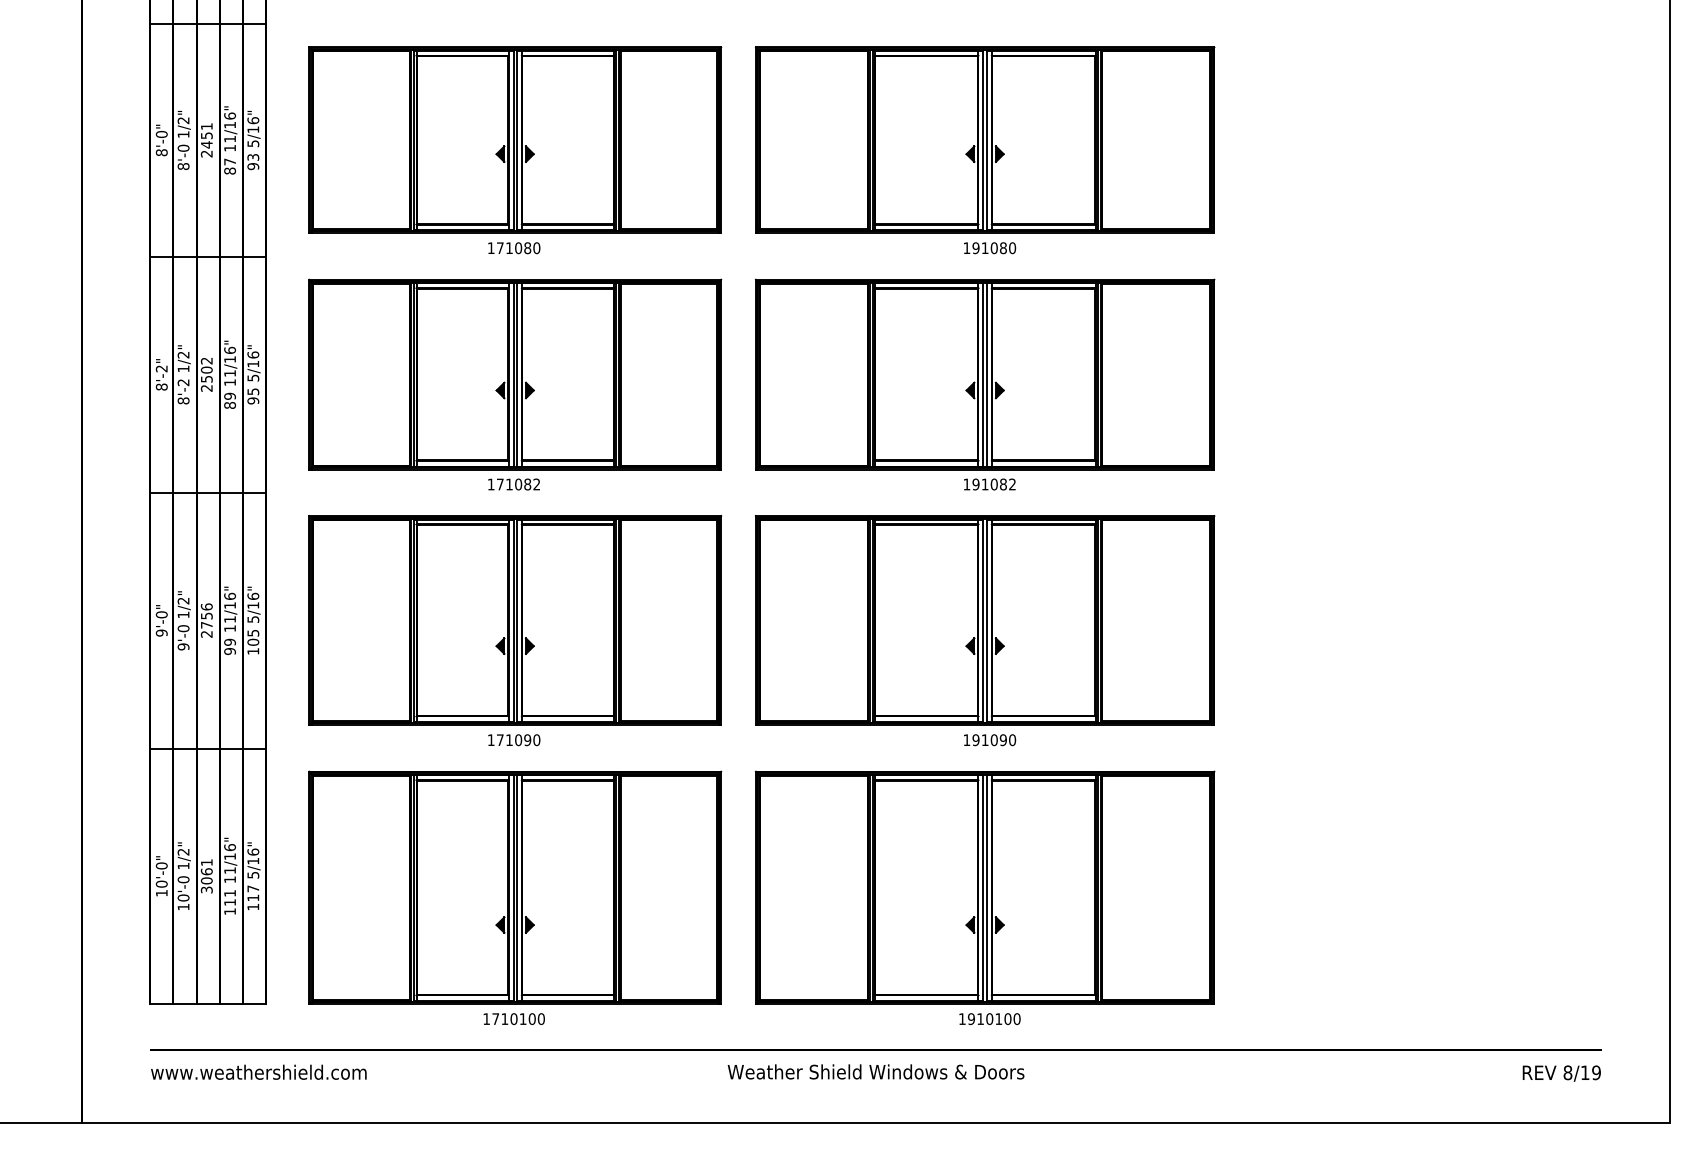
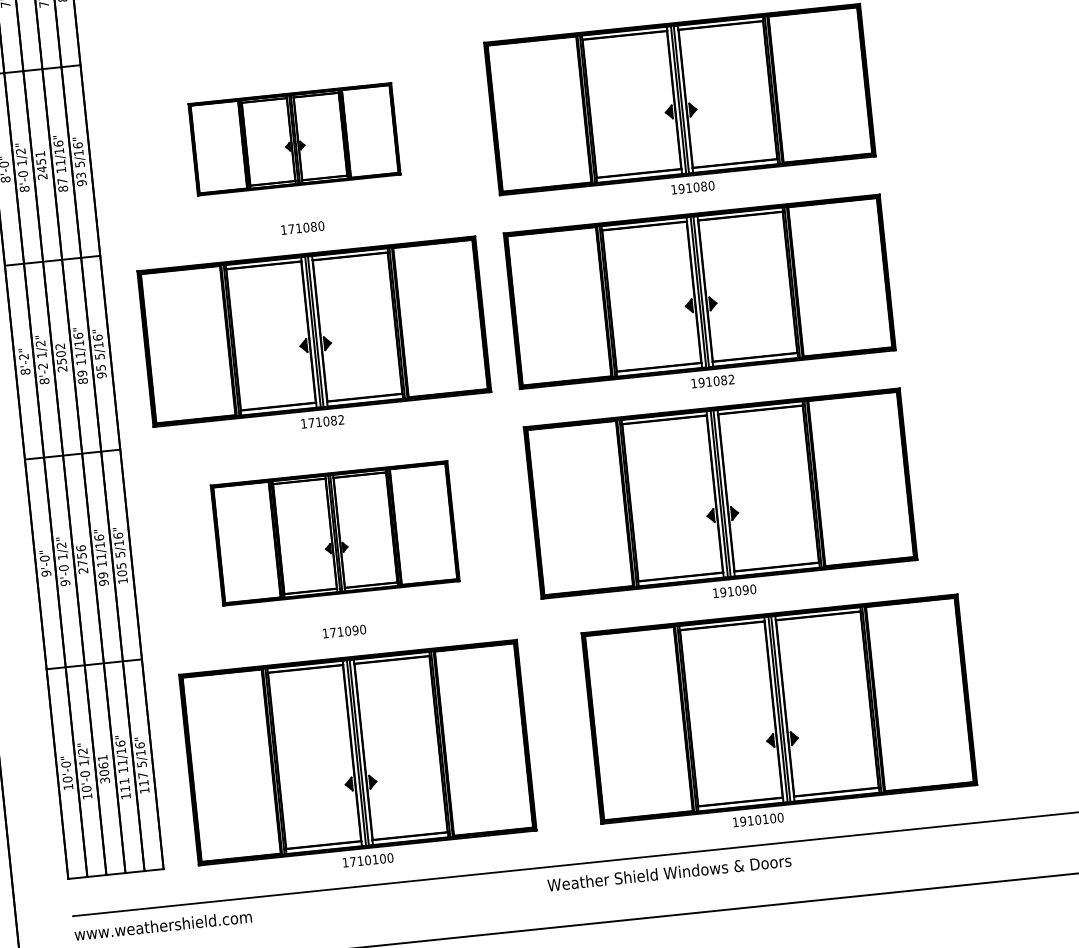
part: (515, 139) -> (294, 138), size x0.6
part: (515, 620) -> (335, 533), size x0.7
part: (985, 887) -> (779, 708), moved

